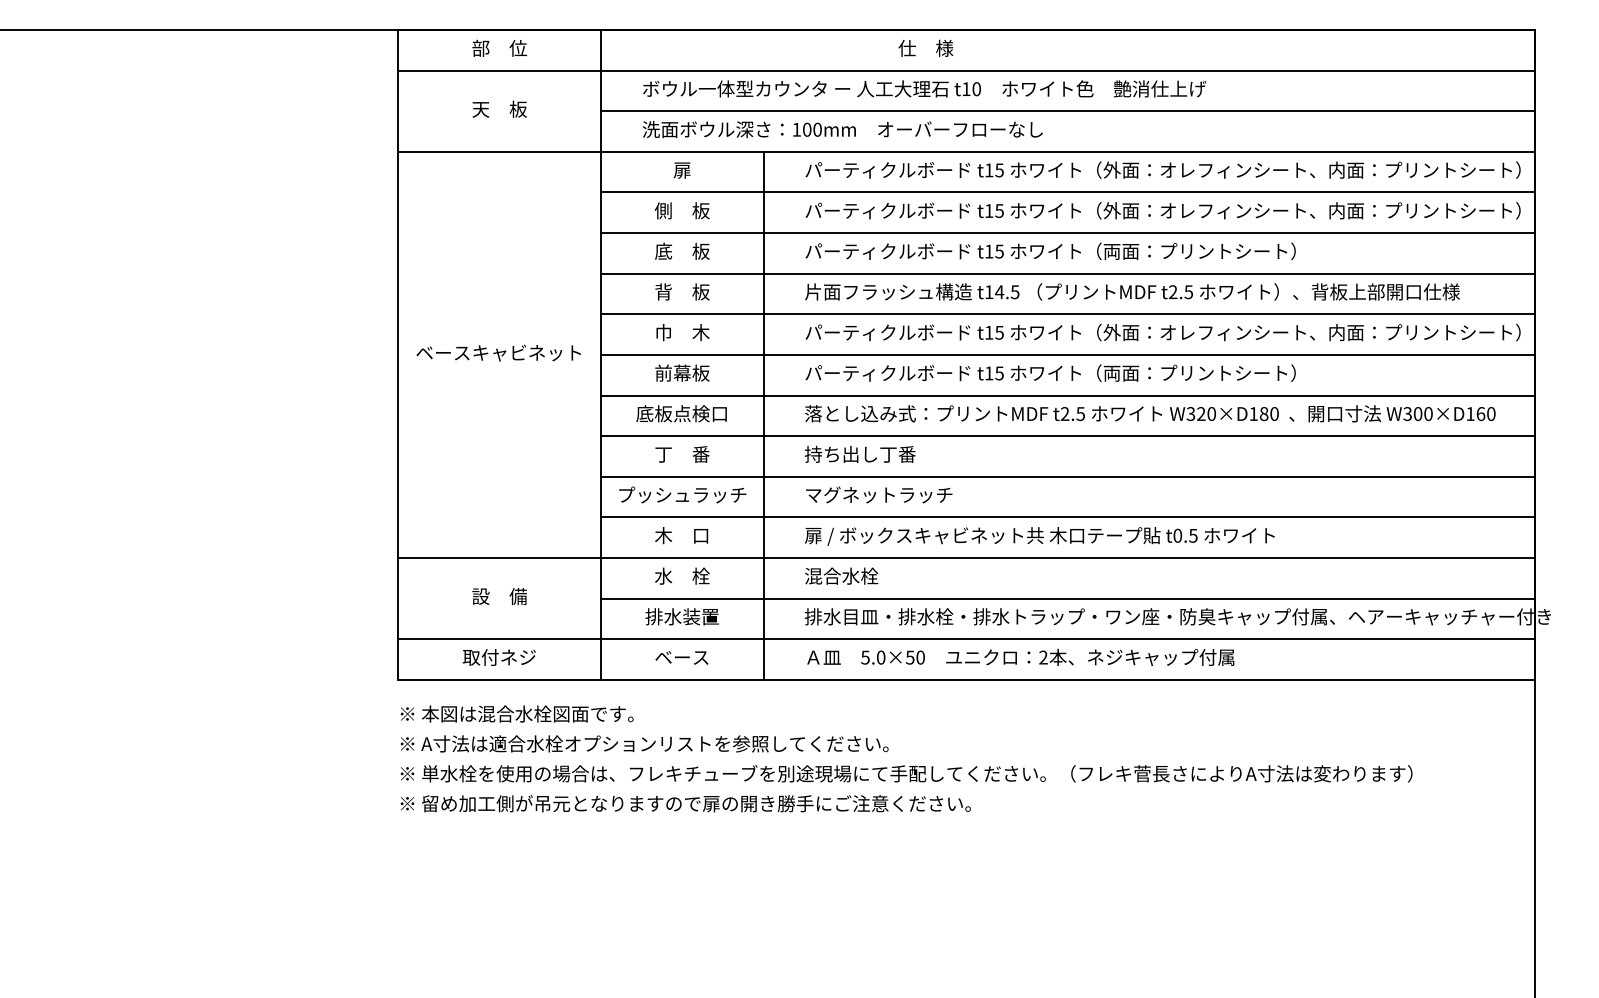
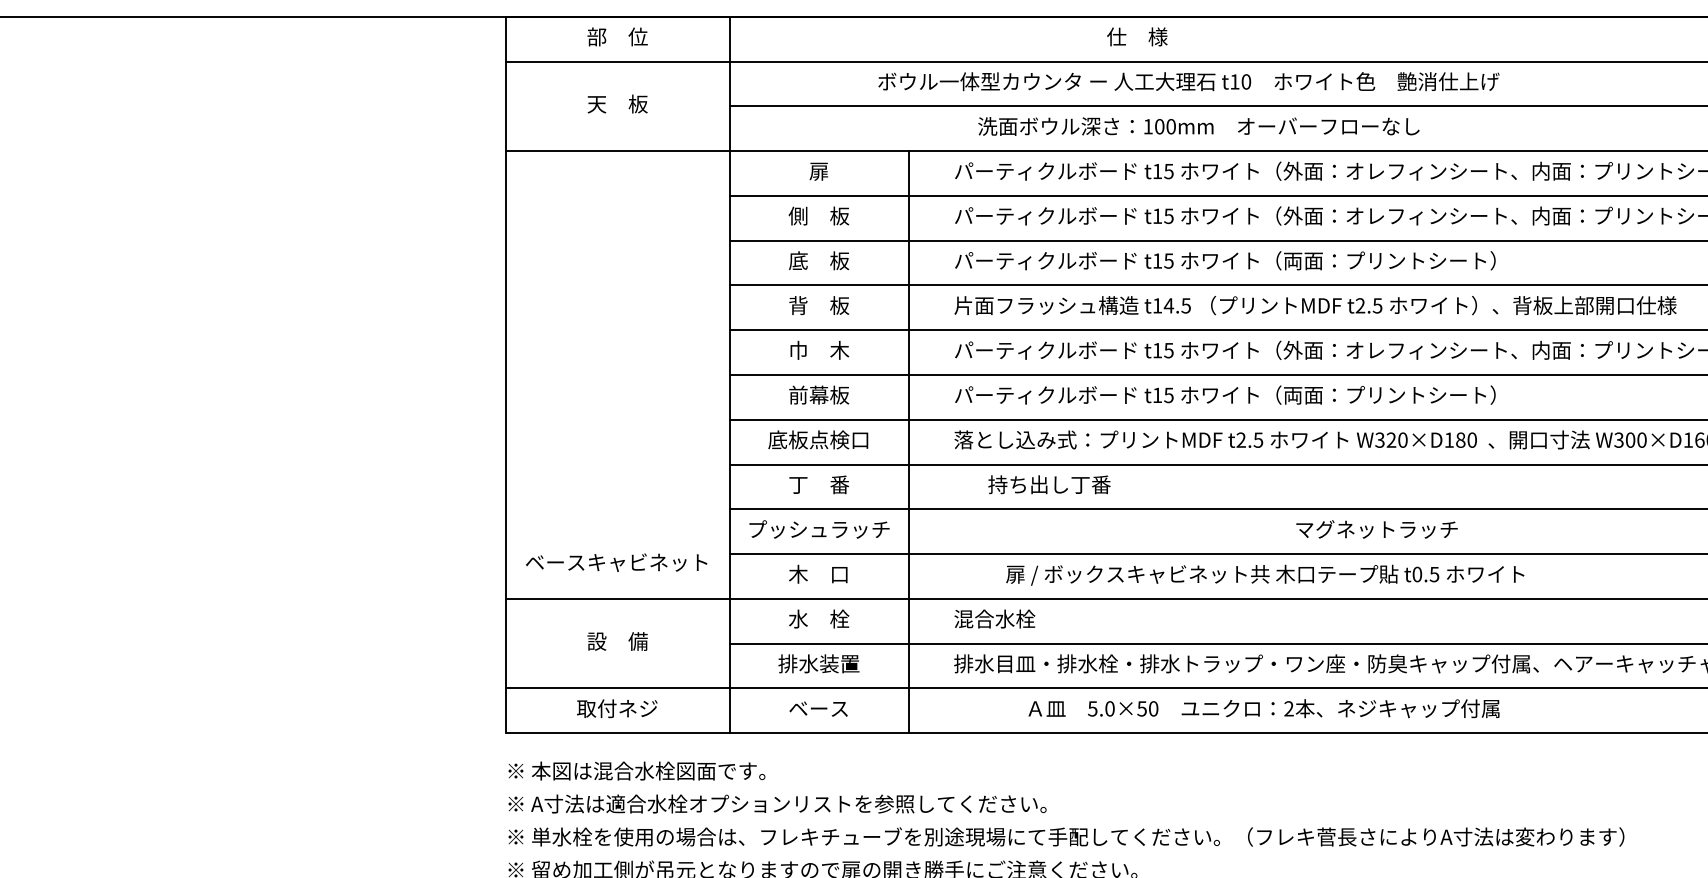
text: (925, 47) -> (1136, 35), moved
text: (924, 88) -> (1188, 81), moved
text: (842, 129) -> (1198, 126), moved
text: (498, 352) -> (616, 562), moved
text: (860, 453) -> (1049, 483), moved
text: (879, 494) -> (1377, 528), moved
text: (1039, 536) -> (1264, 575), moved
text: (1020, 656) -> (1263, 707), moved

